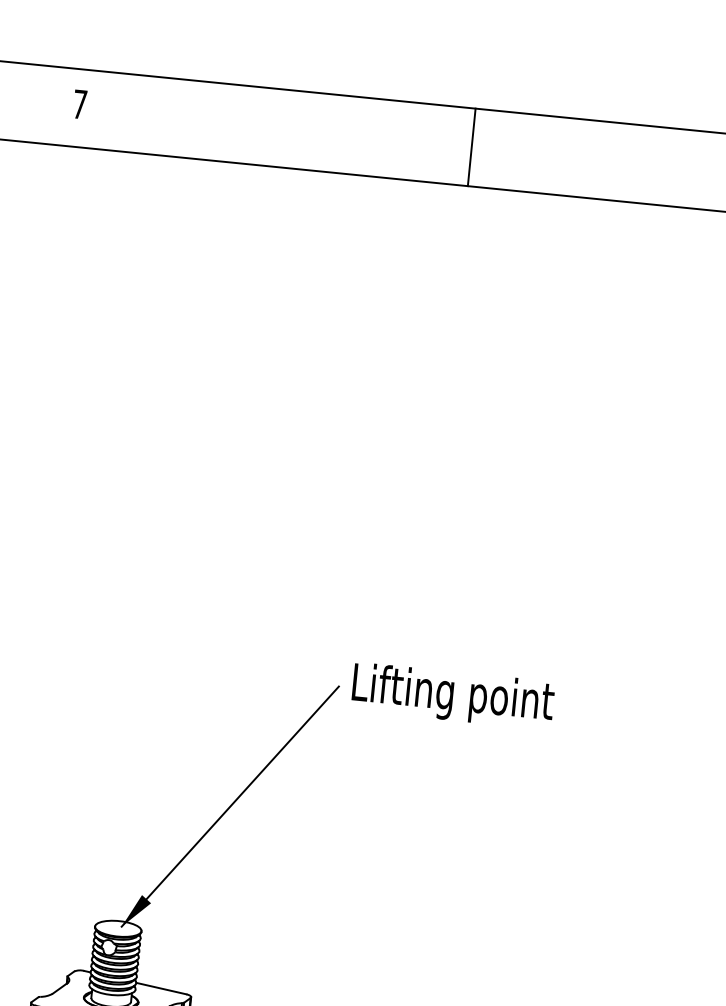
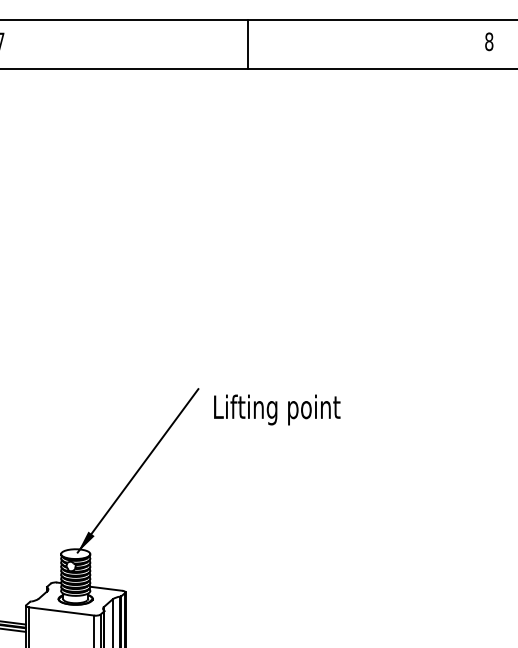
text: (453, 695) -> (277, 409), moved

